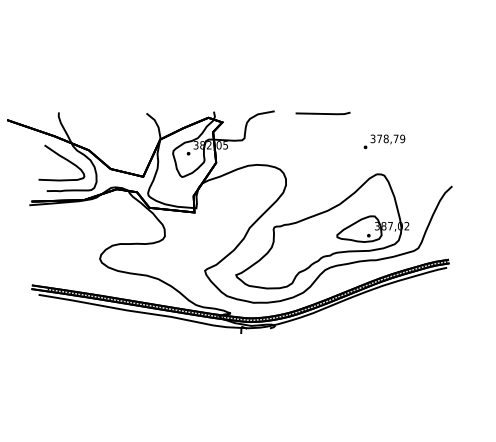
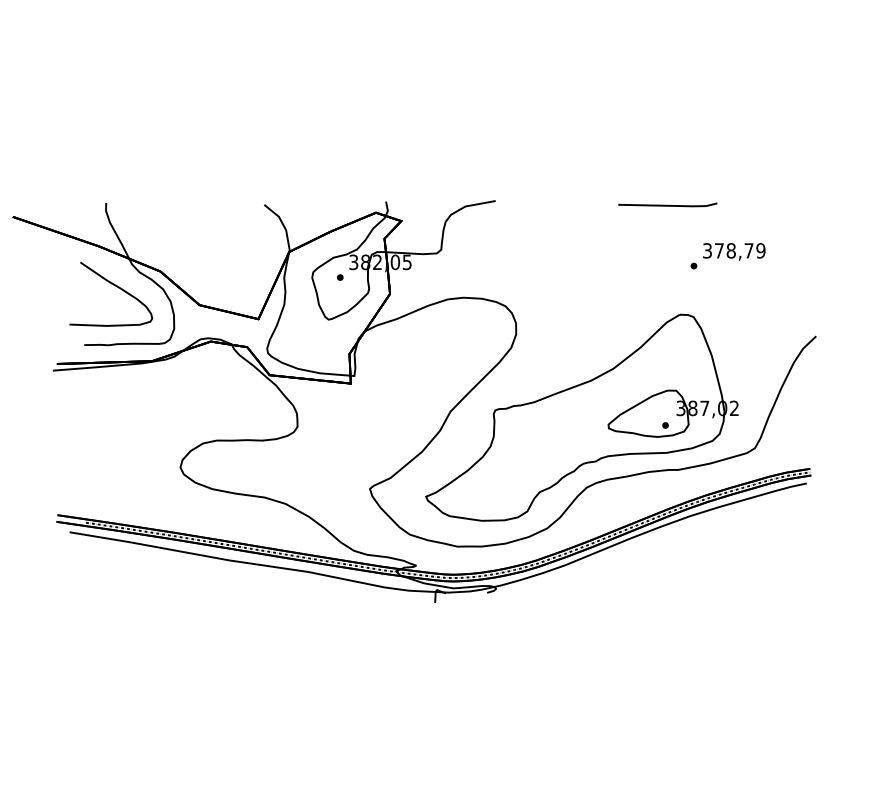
line: (322, 113) -> (666, 204), moved
text: (384, 141) -> (728, 255), moved

